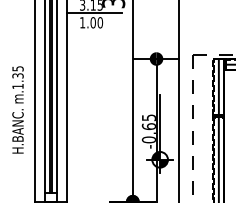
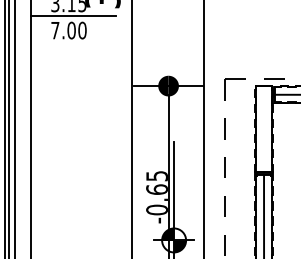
text: (82, 22) -> (55, 30), 1.00 -> 7.00
line: (218, 87) -> (263, 129), removed

